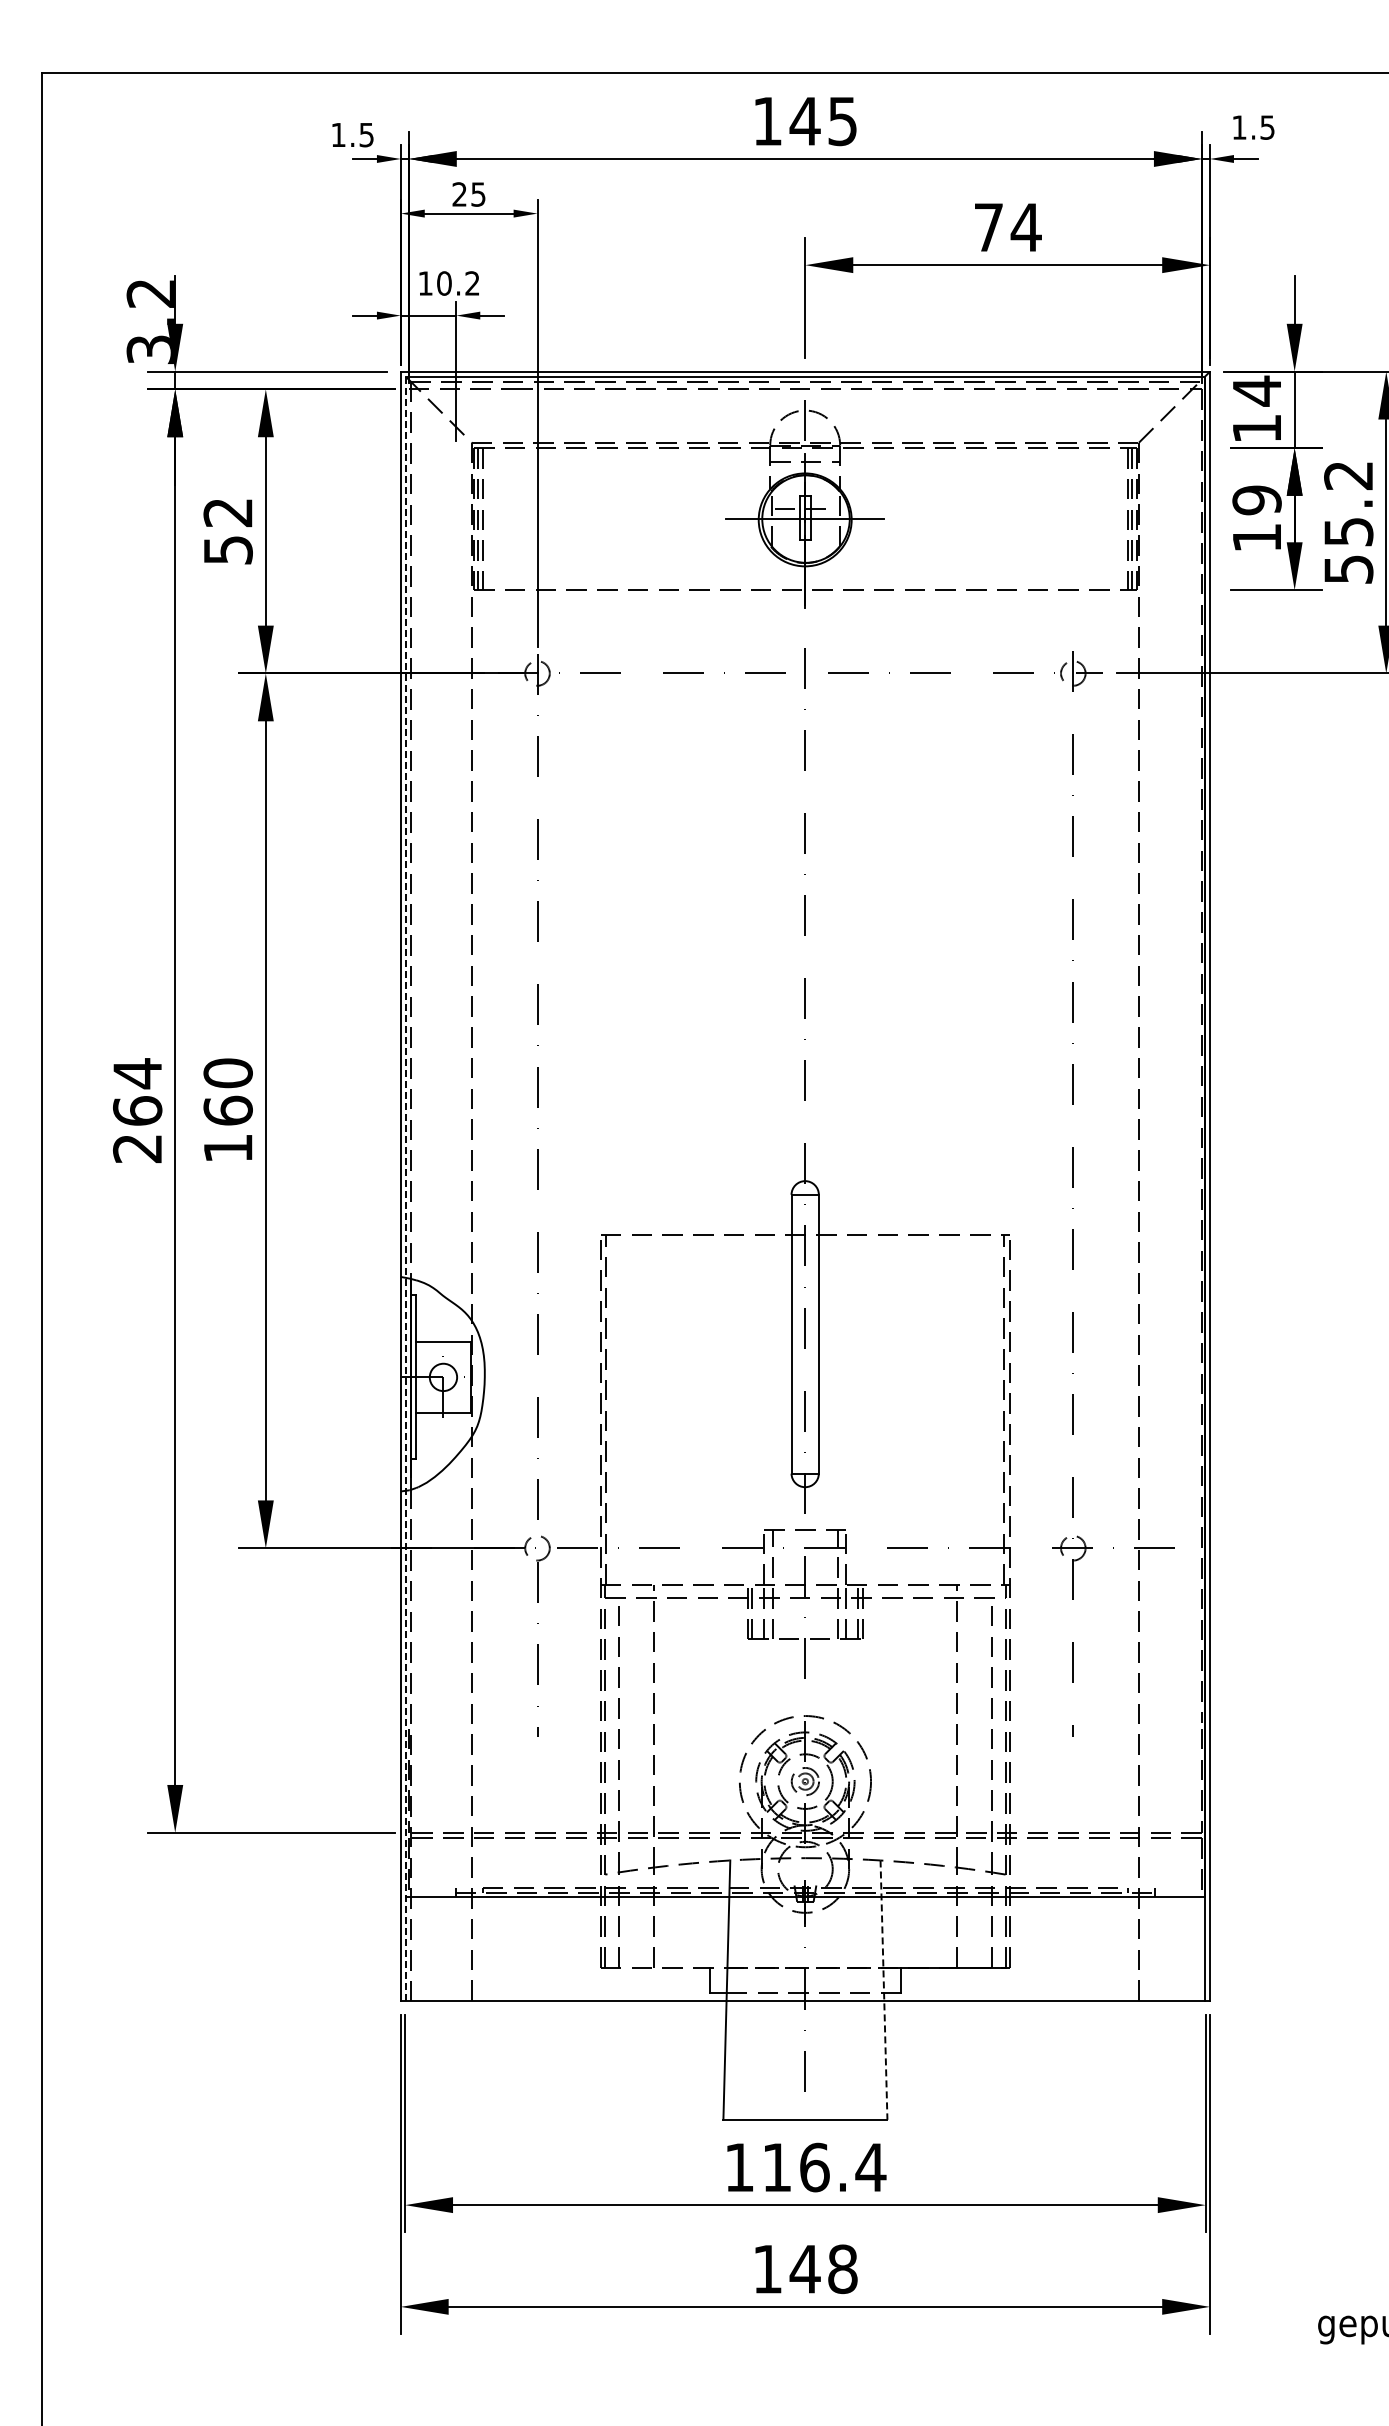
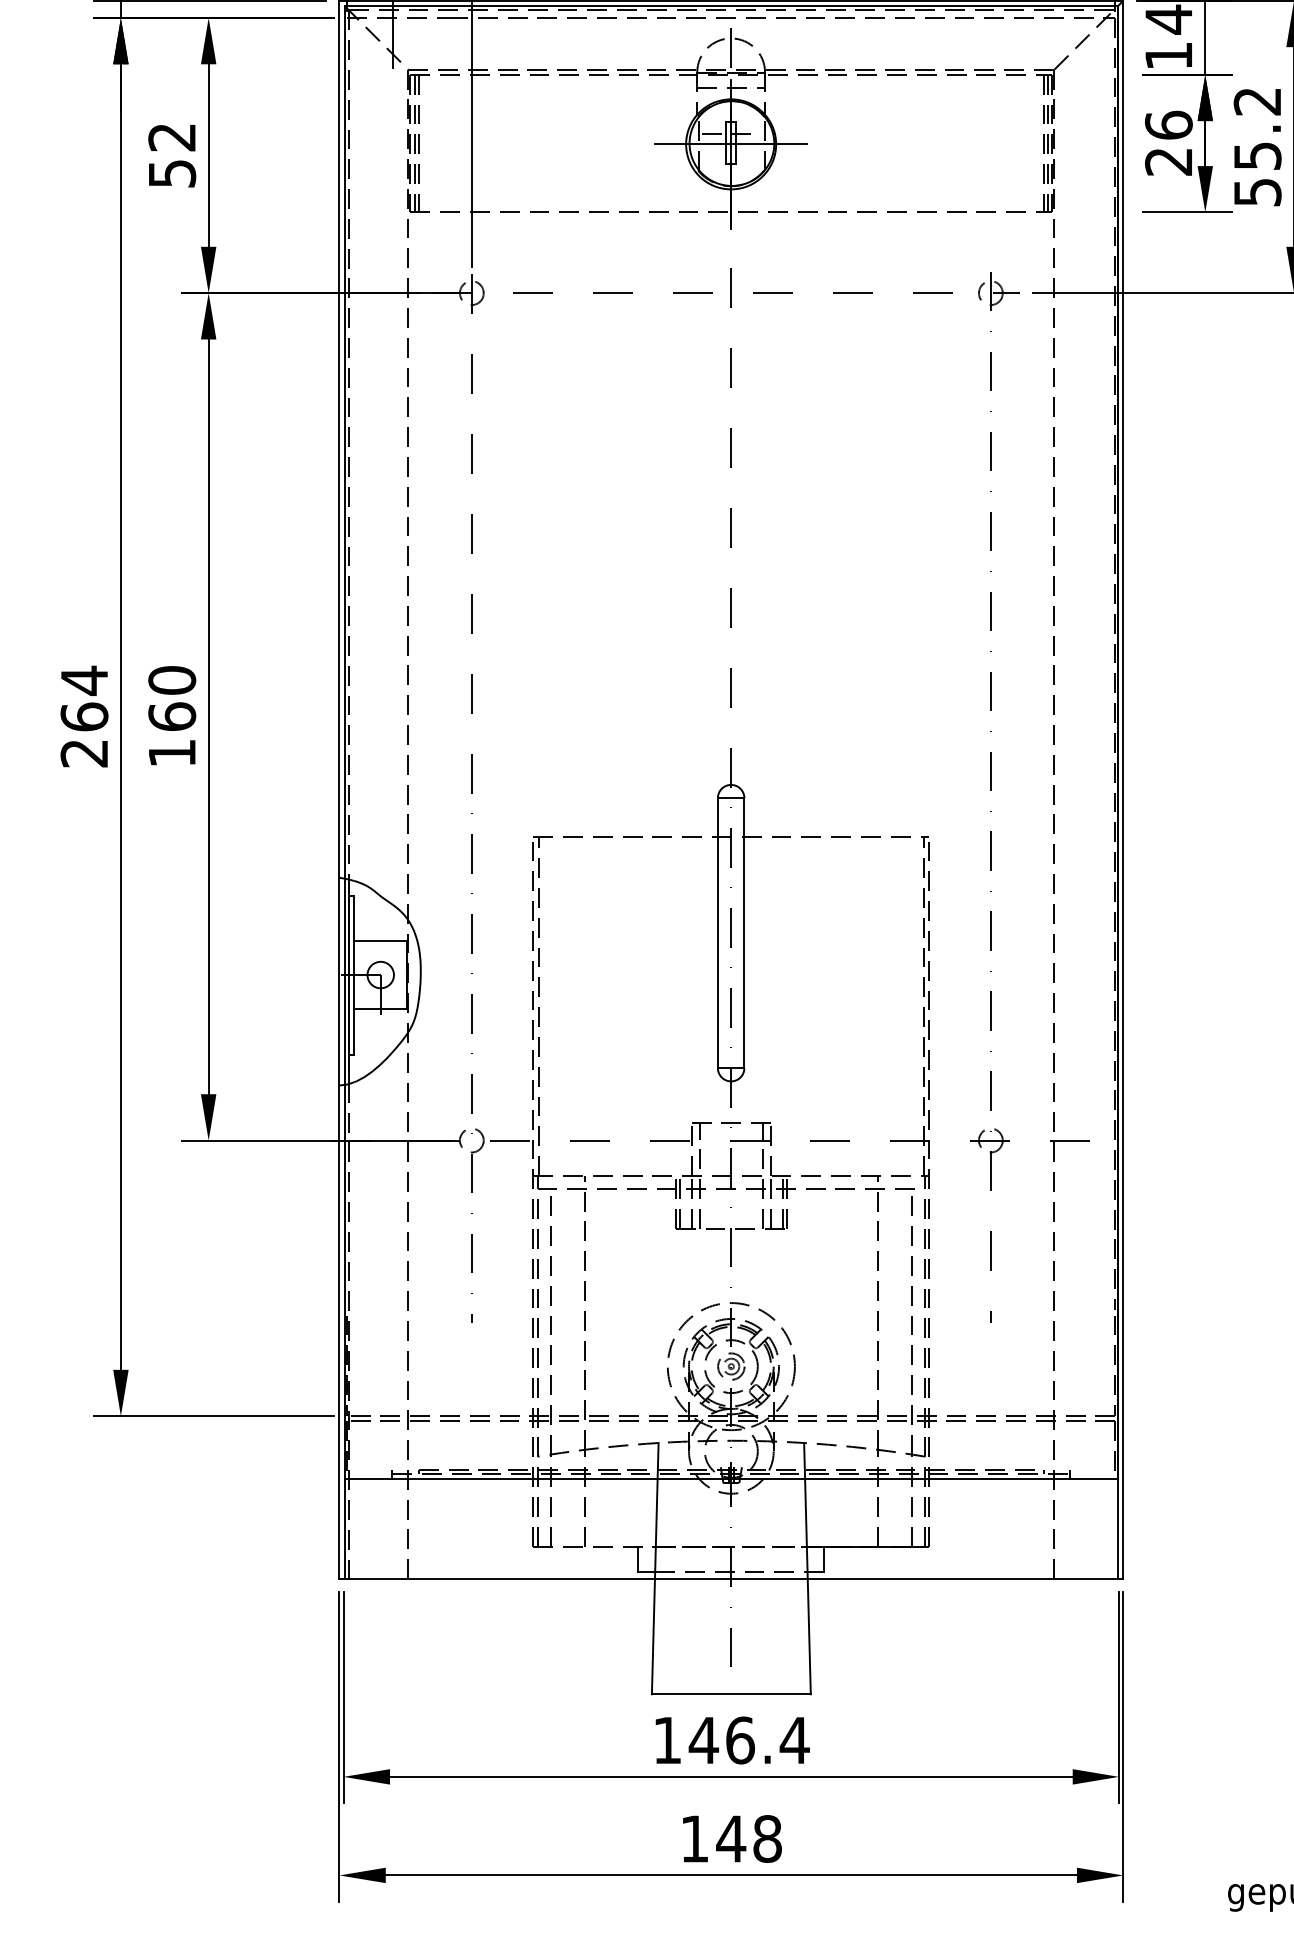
text: (1256, 518) -> (1168, 143), 19 -> 26
line: (406, 1189) -> (344, 793), dashed -> solid
line: (883, 1990) -> (807, 1568), dashed -> solid
text: (776, 2167) -> (703, 1740), 116.4 -> 146.4

